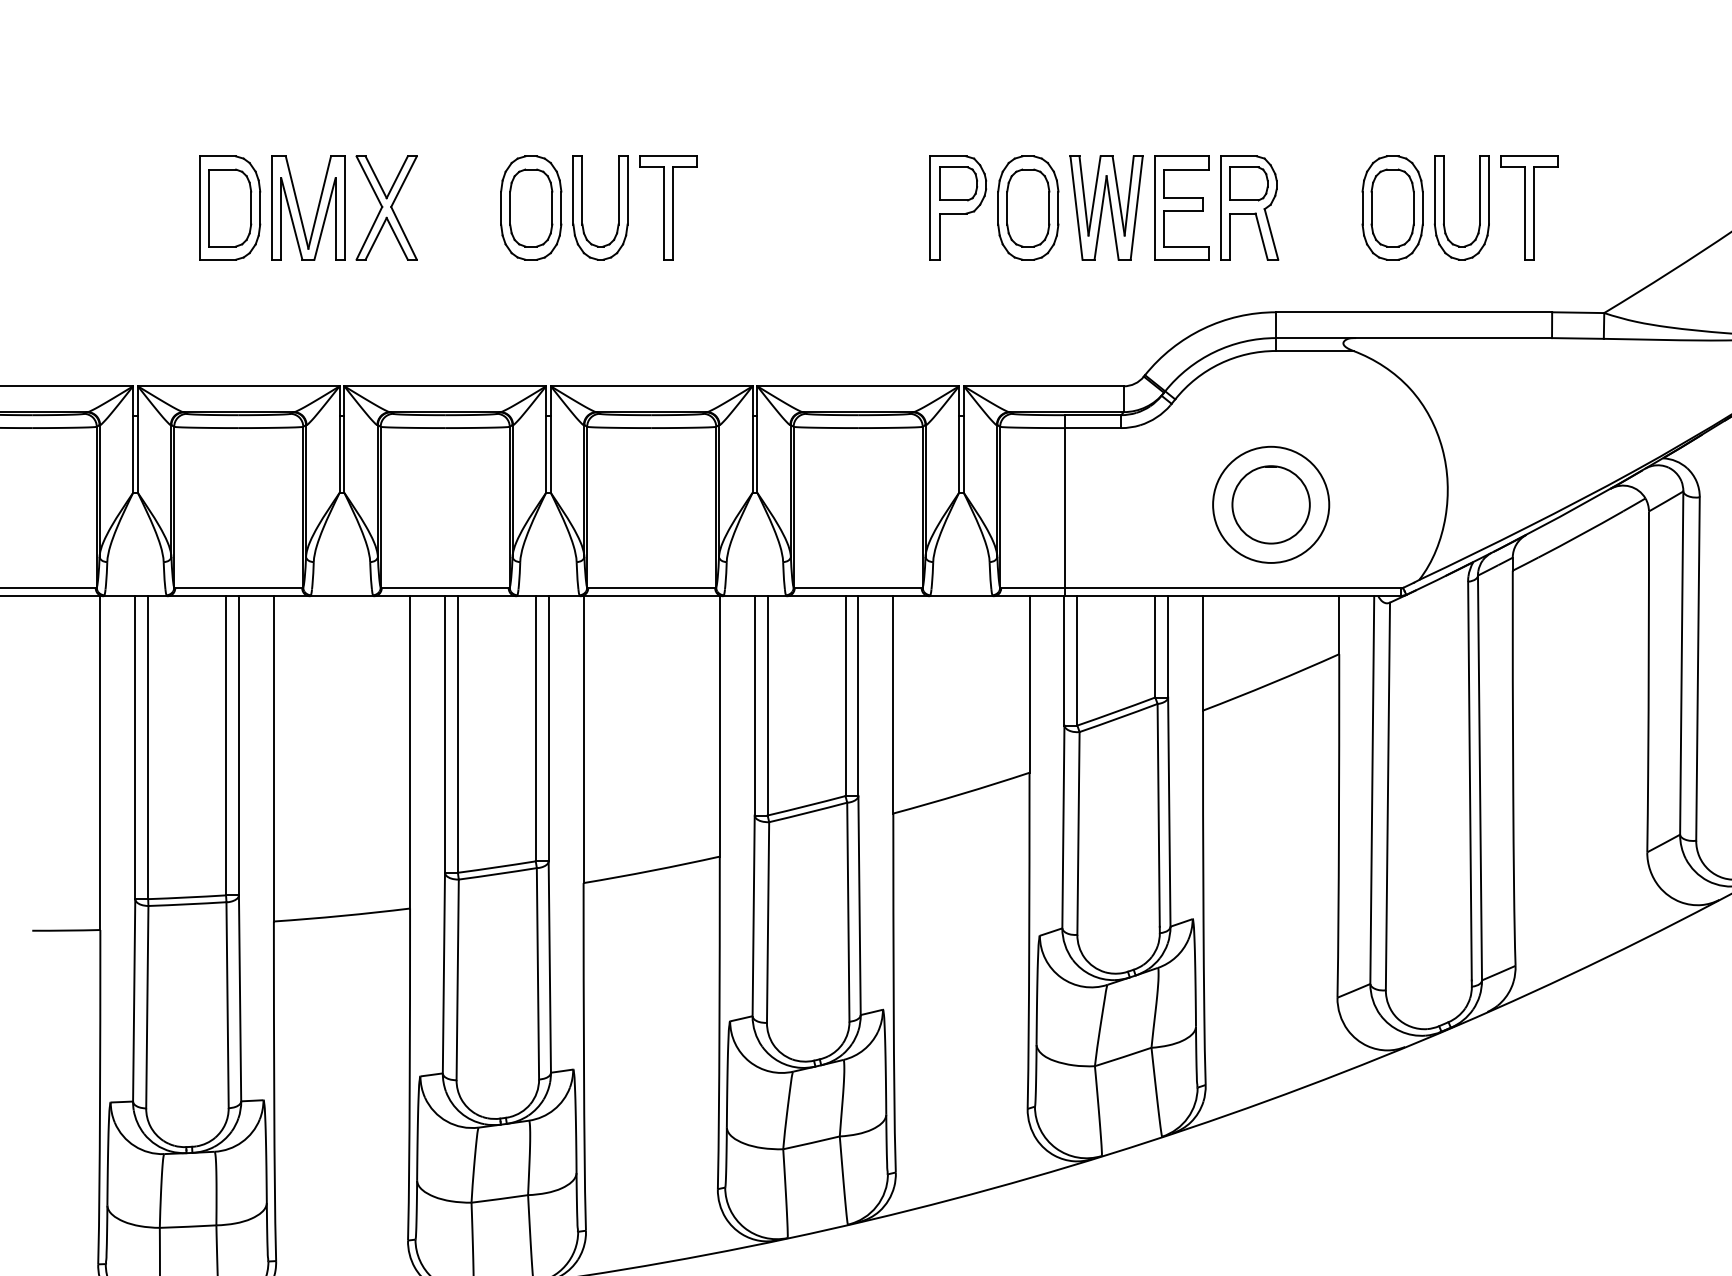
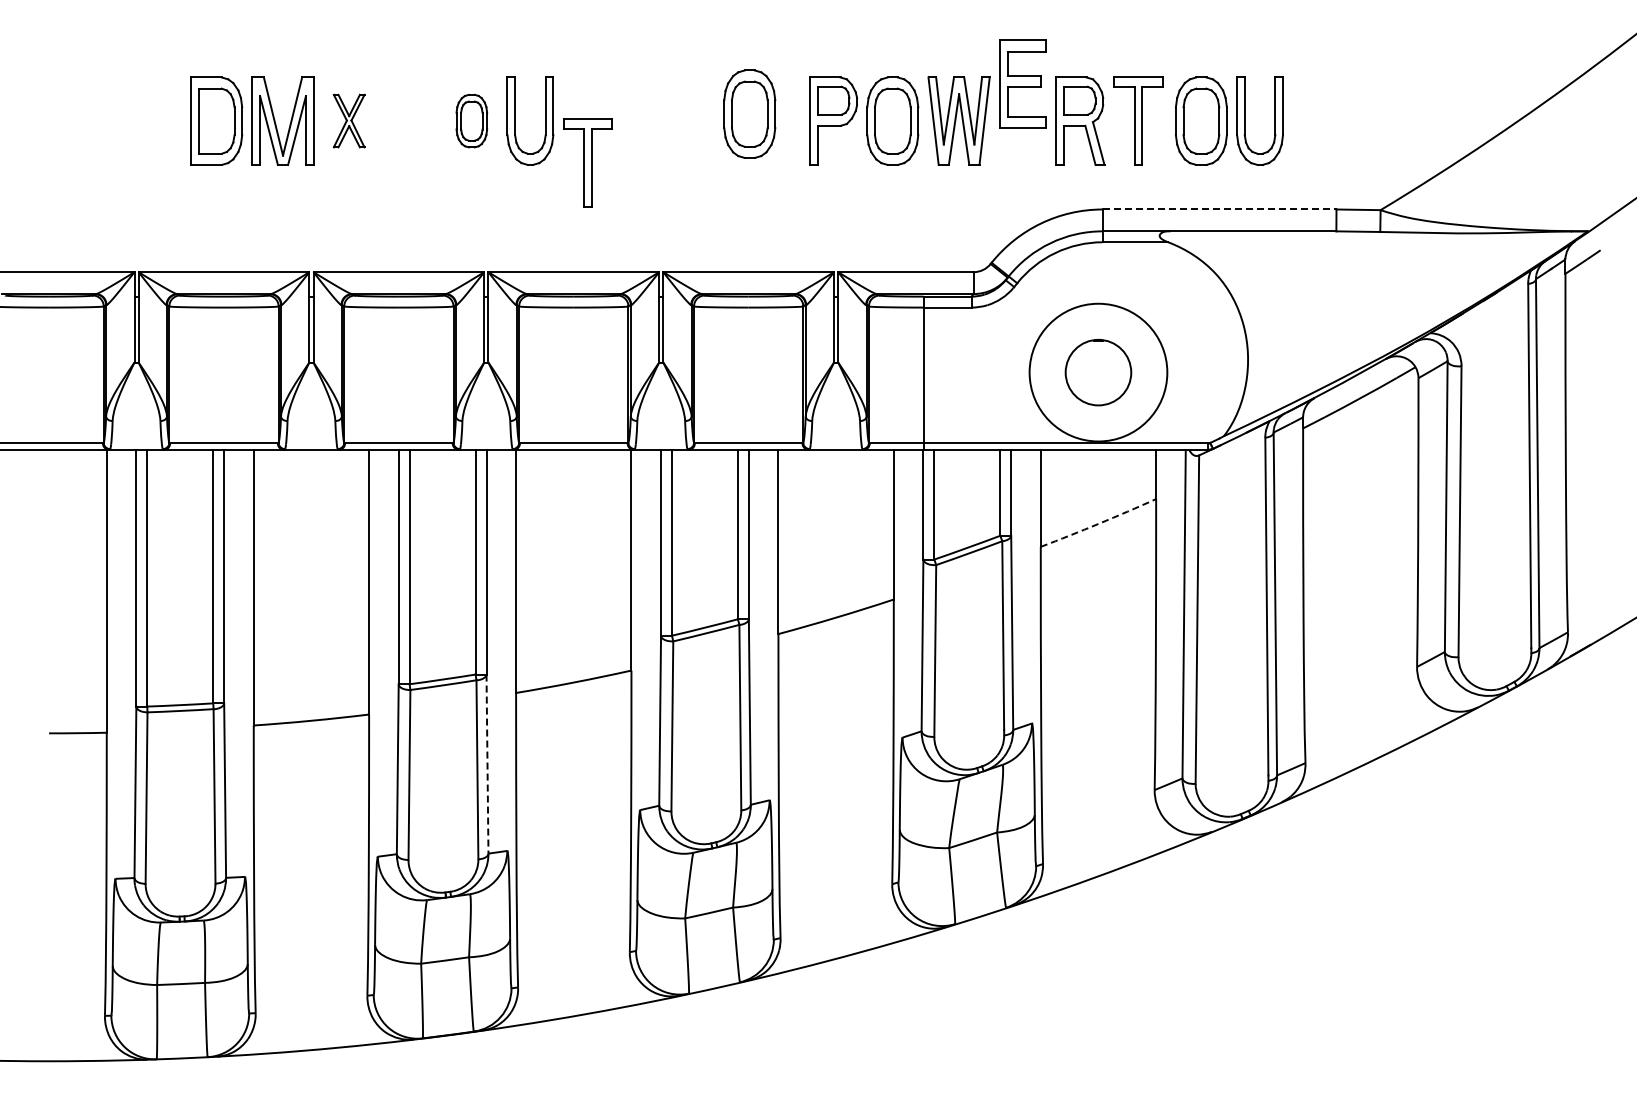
part: (859, 198) -> (749, 113), added
part: (385, 207) -> (348, 120), size x0.6
part: (530, 207) -> (471, 120), size x0.6
part: (667, 207) -> (587, 162), moved
part: (1181, 207) -> (1022, 83), moved
part: (1529, 207) -> (1138, 120), moved
line: (1414, 312) -> (1219, 209), solid -> dashed
circle: (1271, 504) -> (1098, 372), size x1.4
arc: (1271, 683) -> (1098, 523), solid -> dashed
line: (549, 967) -> (487, 764), solid -> dashed

